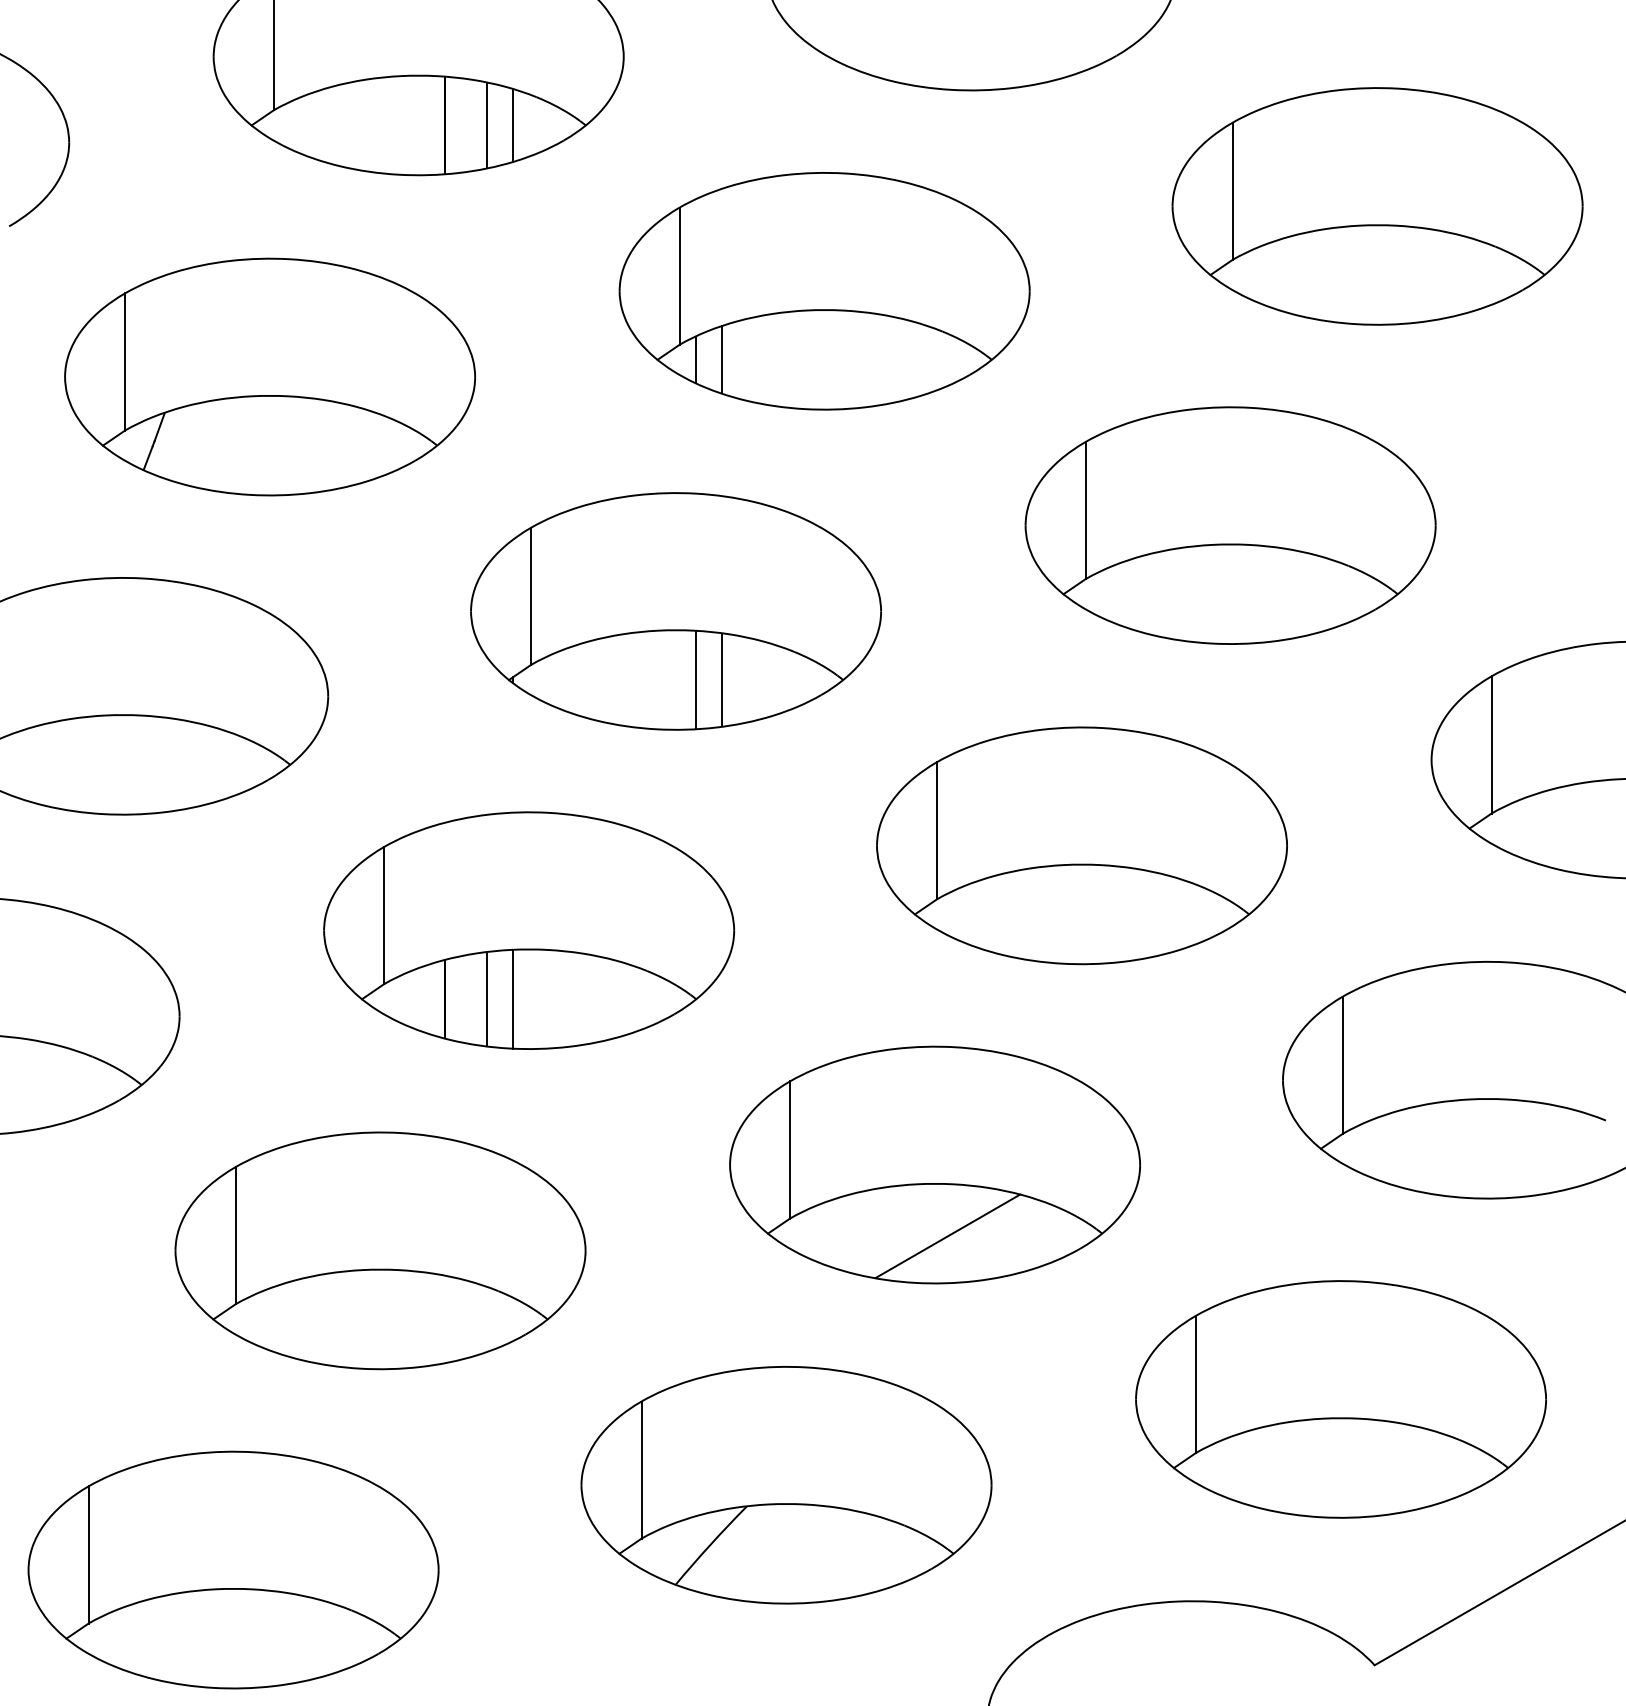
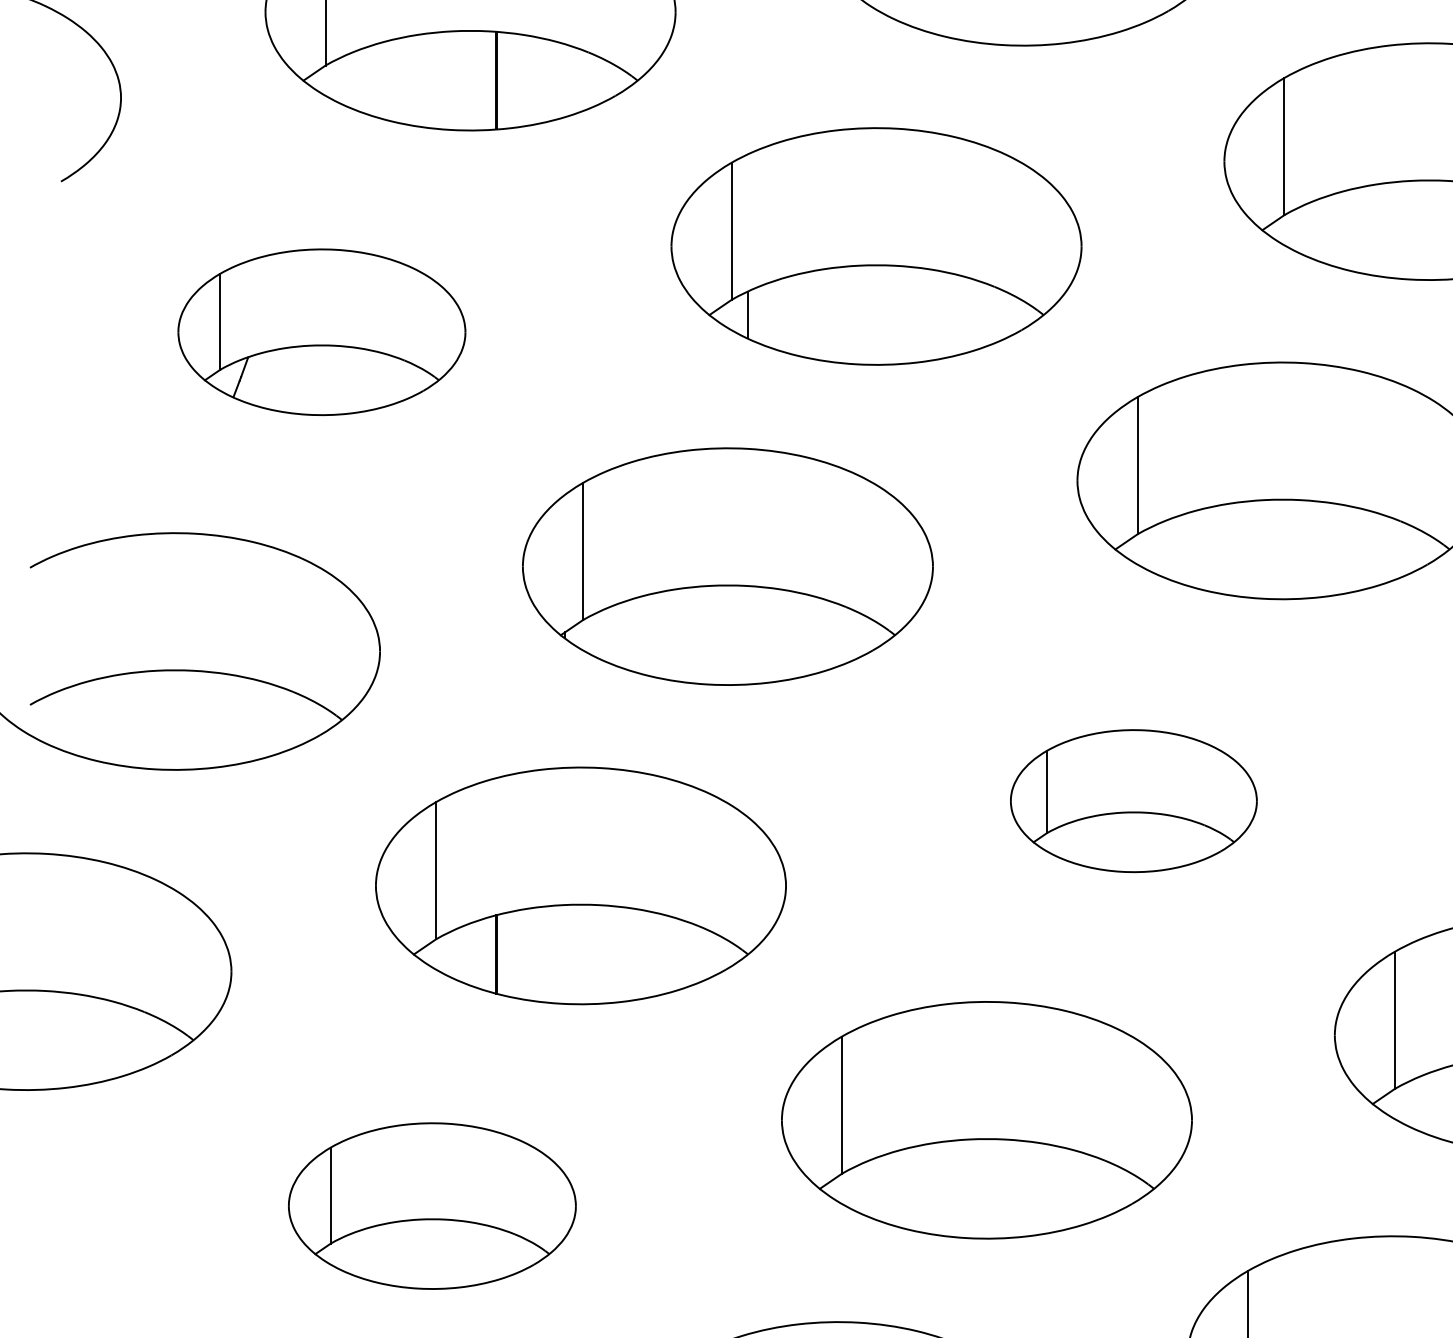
line: (487, 125) -> (539, 80), removed
line: (513, 125) -> (565, 80), removed
line: (722, 359) -> (774, 314), removed
part: (269, 376) -> (321, 331), size x0.7
line: (696, 679) -> (748, 634), removed
line: (722, 679) -> (774, 634), removed
part: (1081, 845) -> (1133, 800), size x0.6
line: (513, 998) -> (565, 953), removed
line: (487, 999) -> (539, 954), removed
line: (947, 1236) -> (999, 1191), removed
part: (380, 1250) -> (432, 1205), size x0.7

